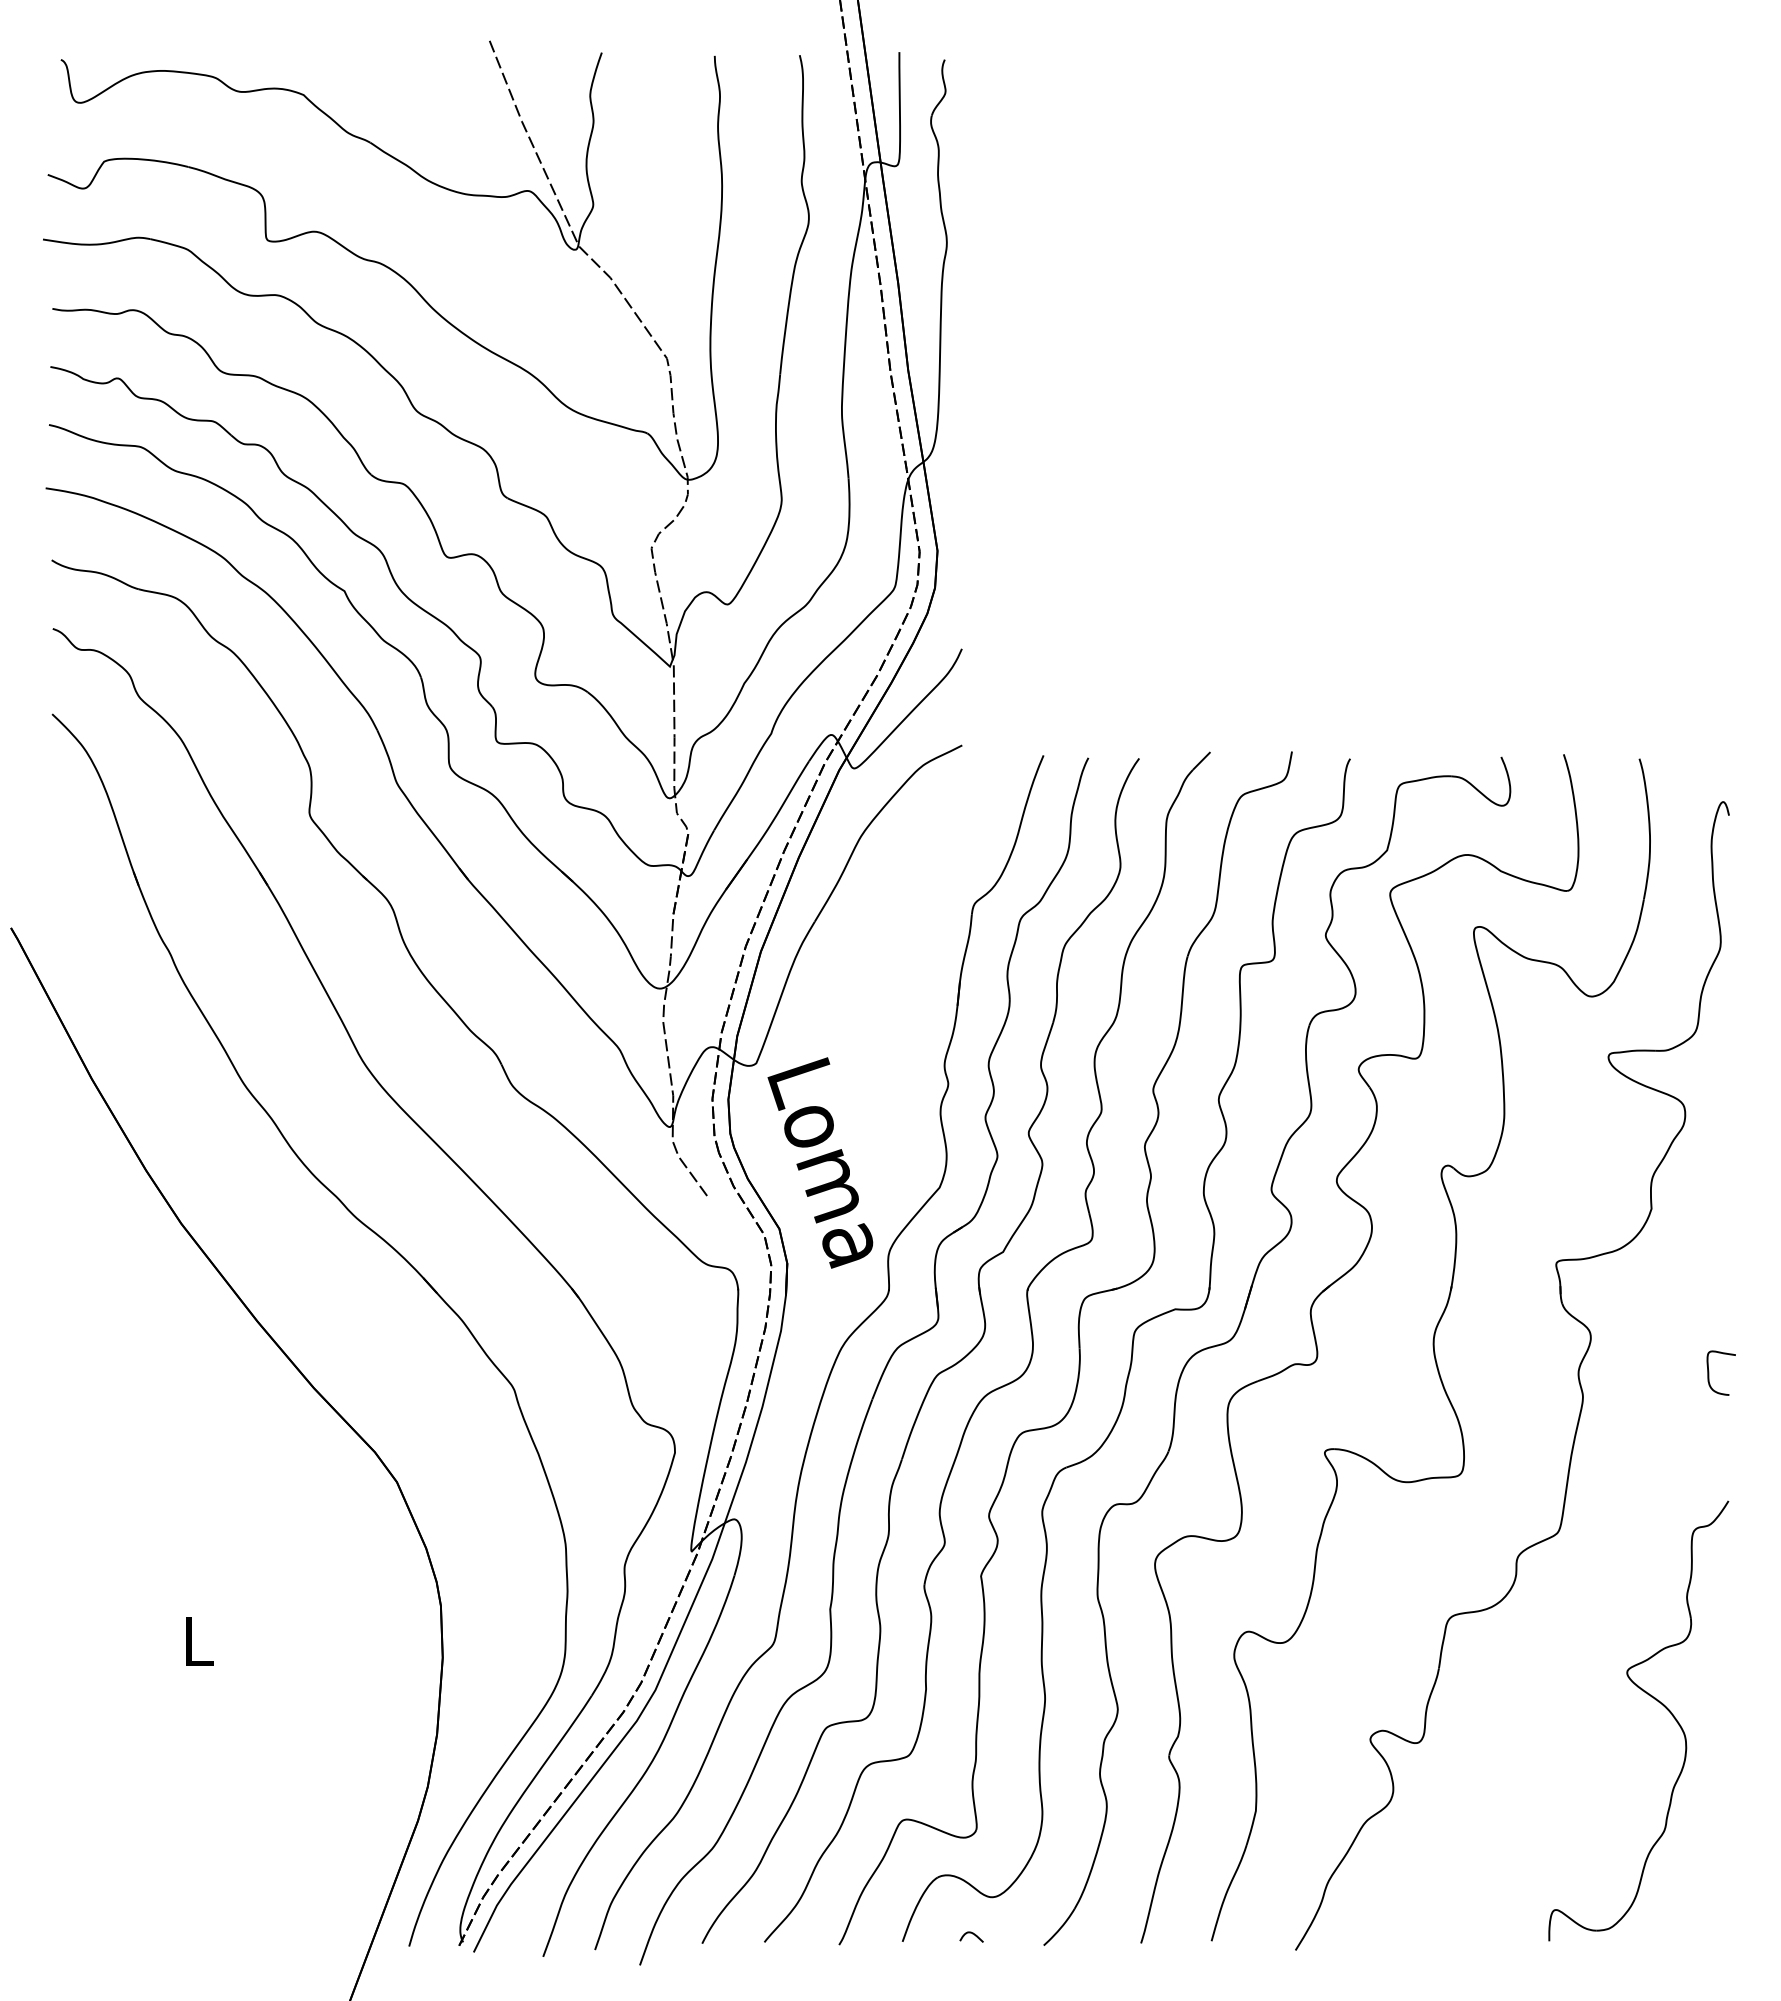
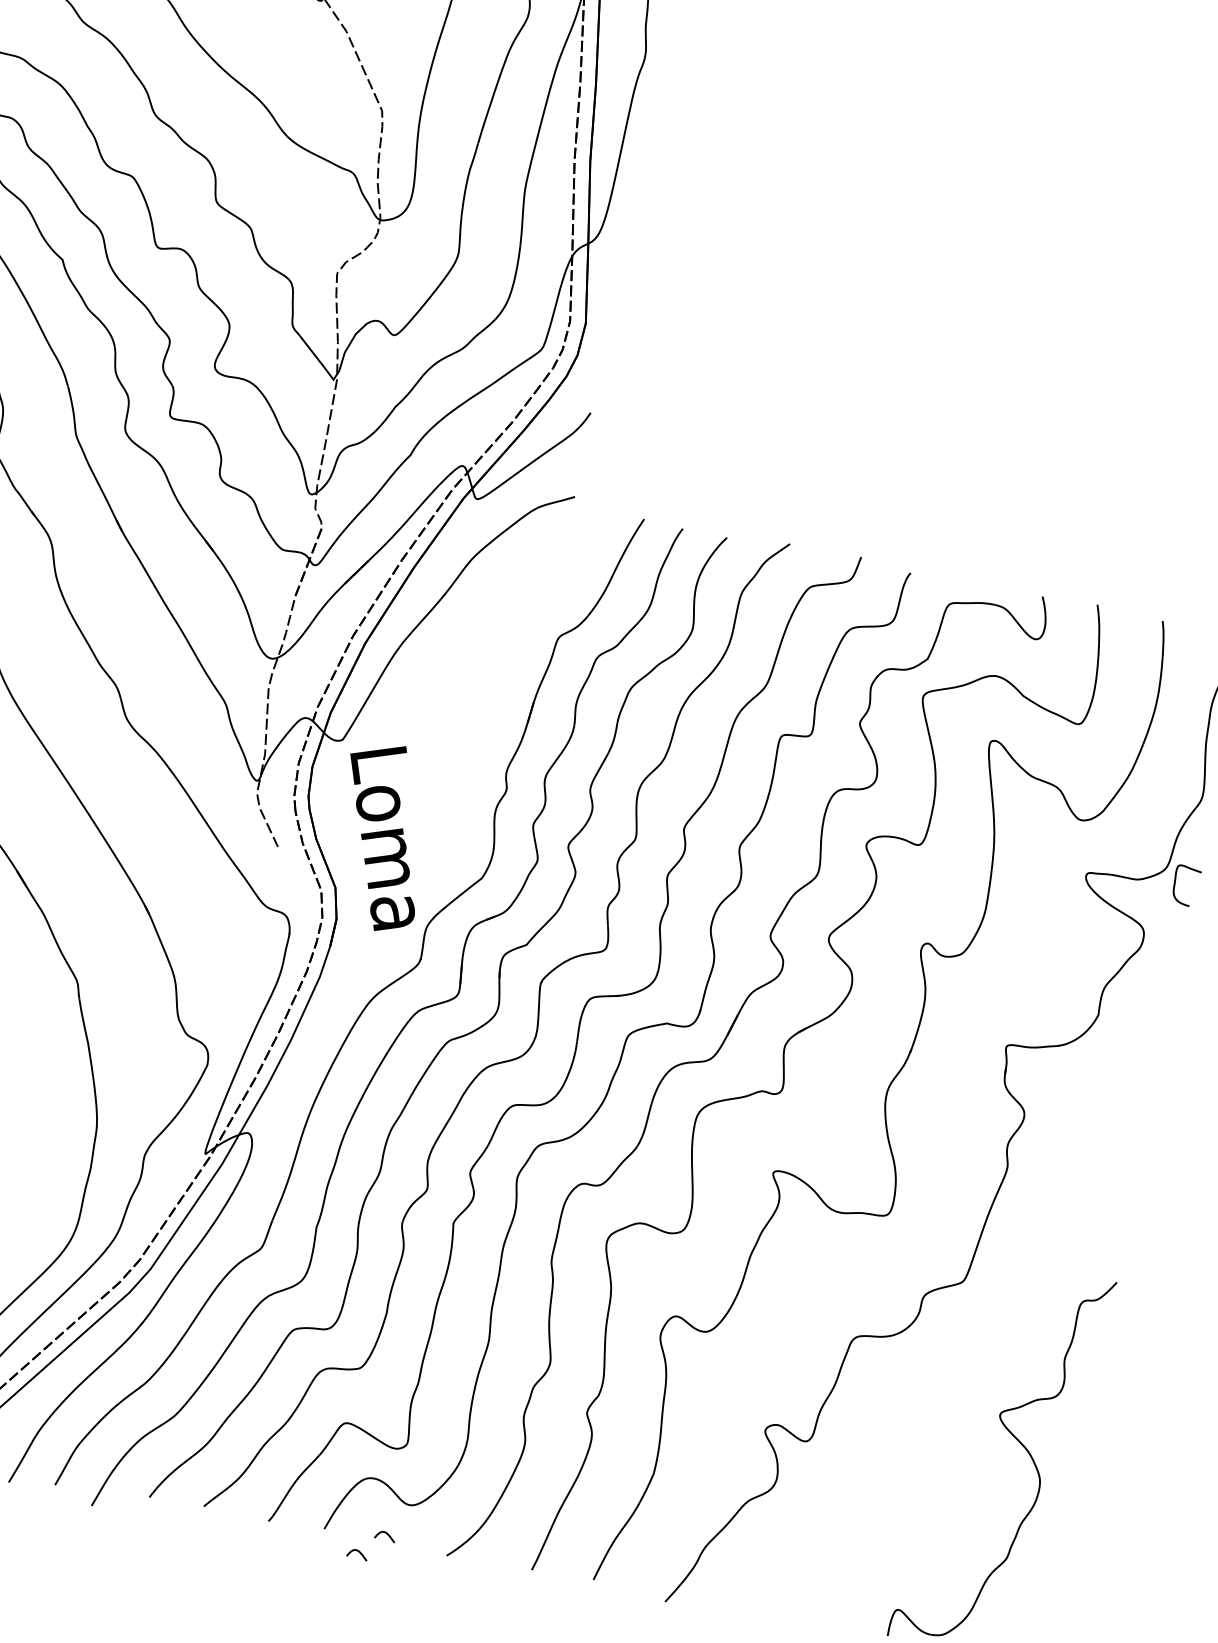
curve: (1709, 1372) -> (1175, 883), moved
curve: (945, 1960) -> (358, 1552), added

